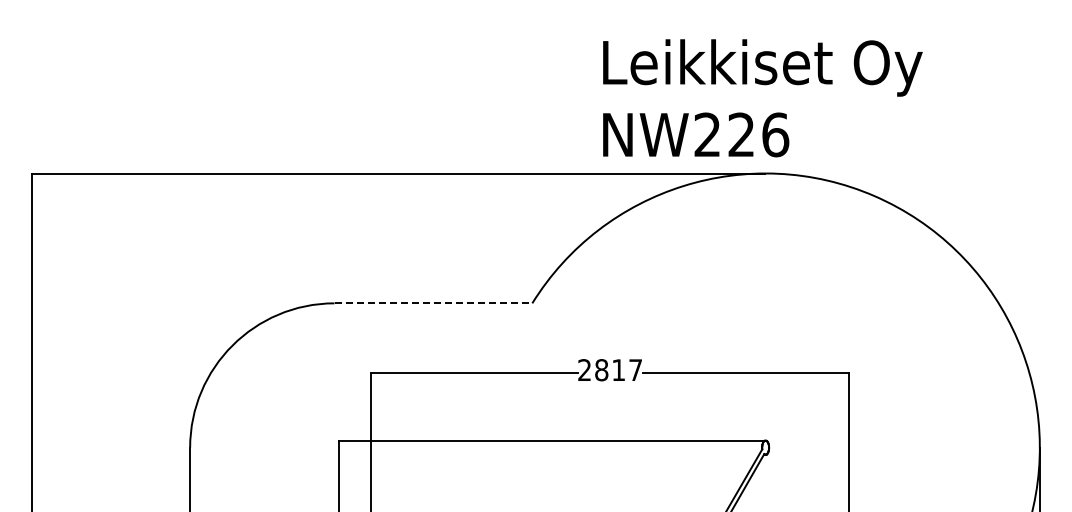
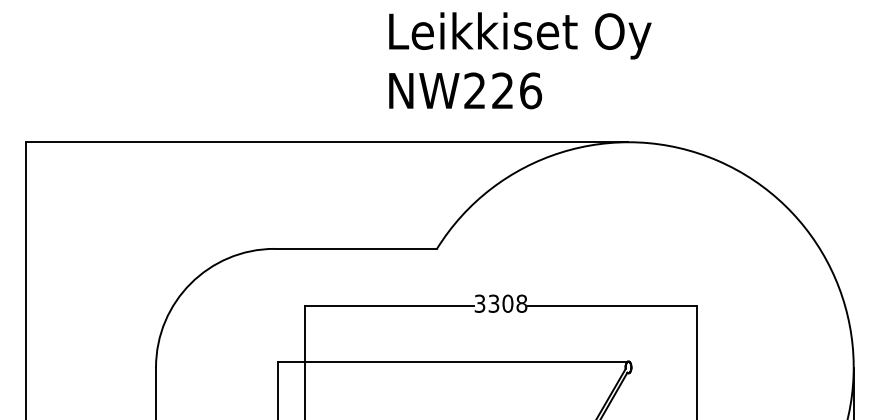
text: (762, 98) -> (520, 60), moved
line: (433, 303) -> (355, 249), dashed -> solid
text: (610, 370) -> (501, 304), 2817 -> 3308

